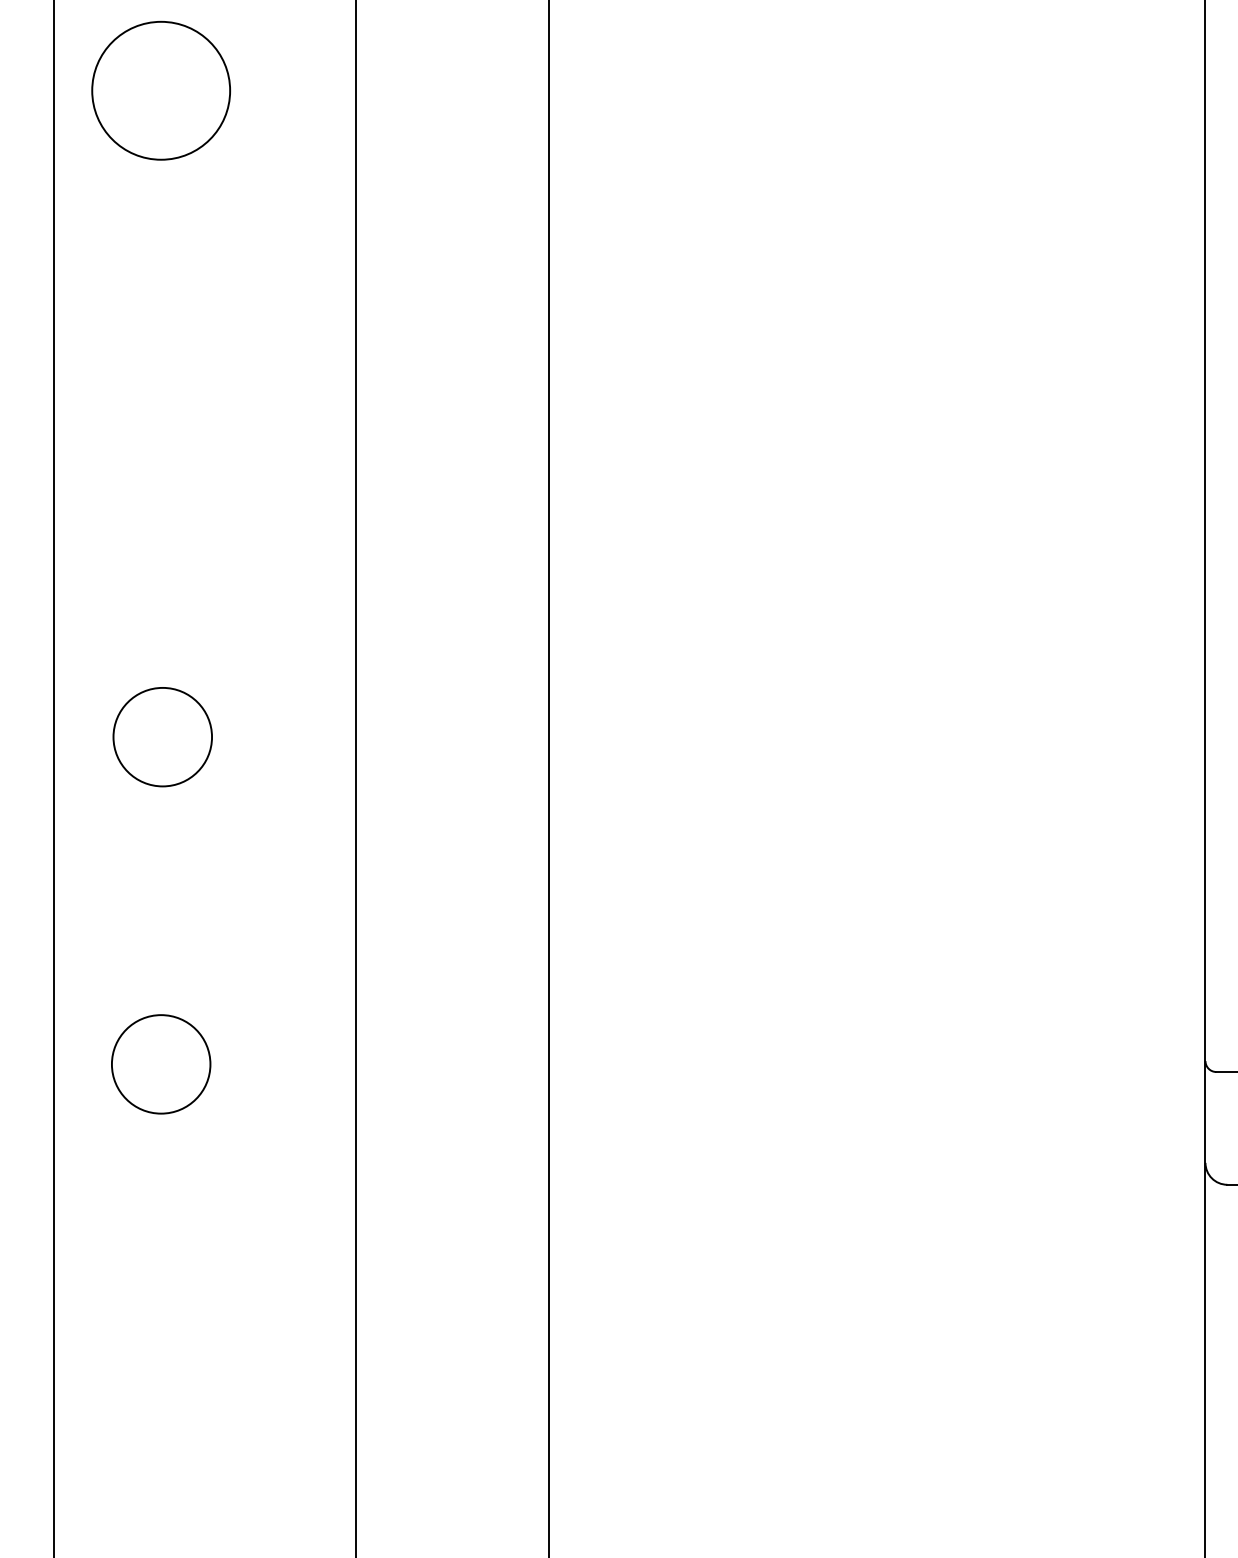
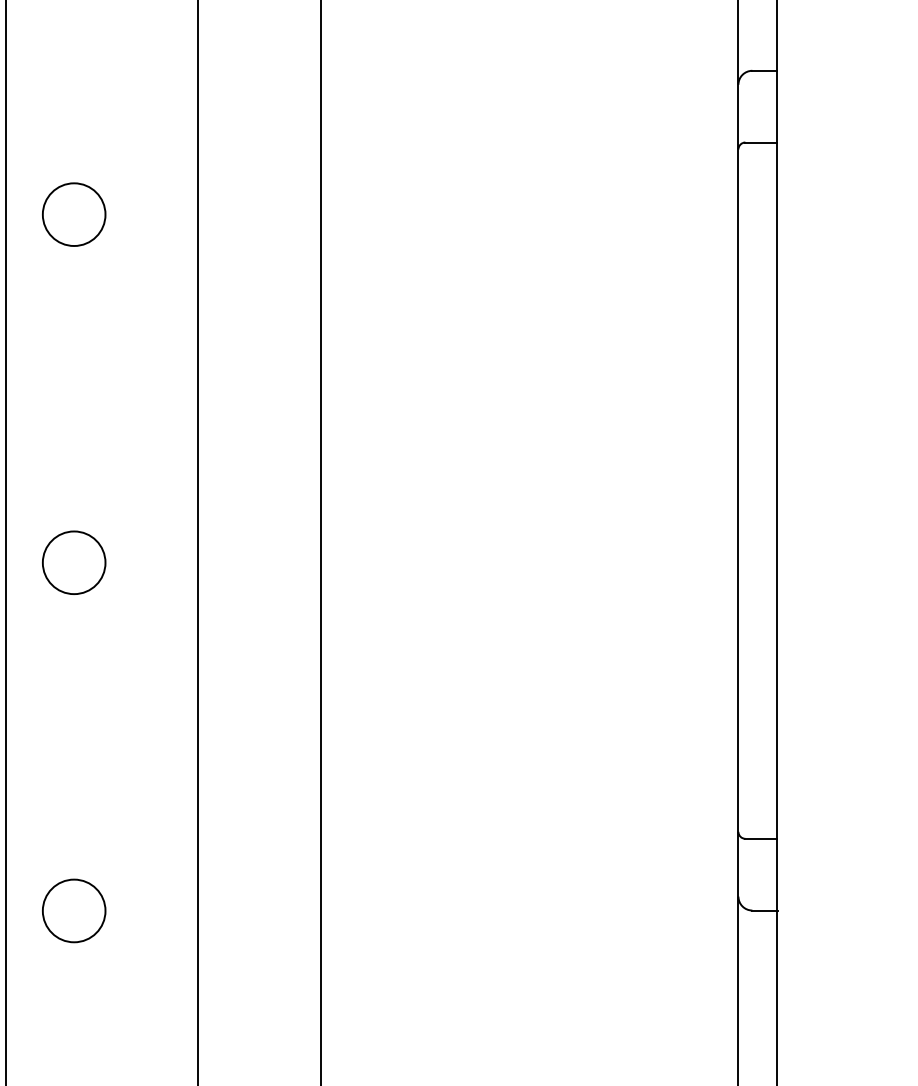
circle: (160, 90) -> (73, 214), size x0.71
circle: (163, 736) -> (74, 562), moved
circle: (161, 1063) -> (74, 910), moved

